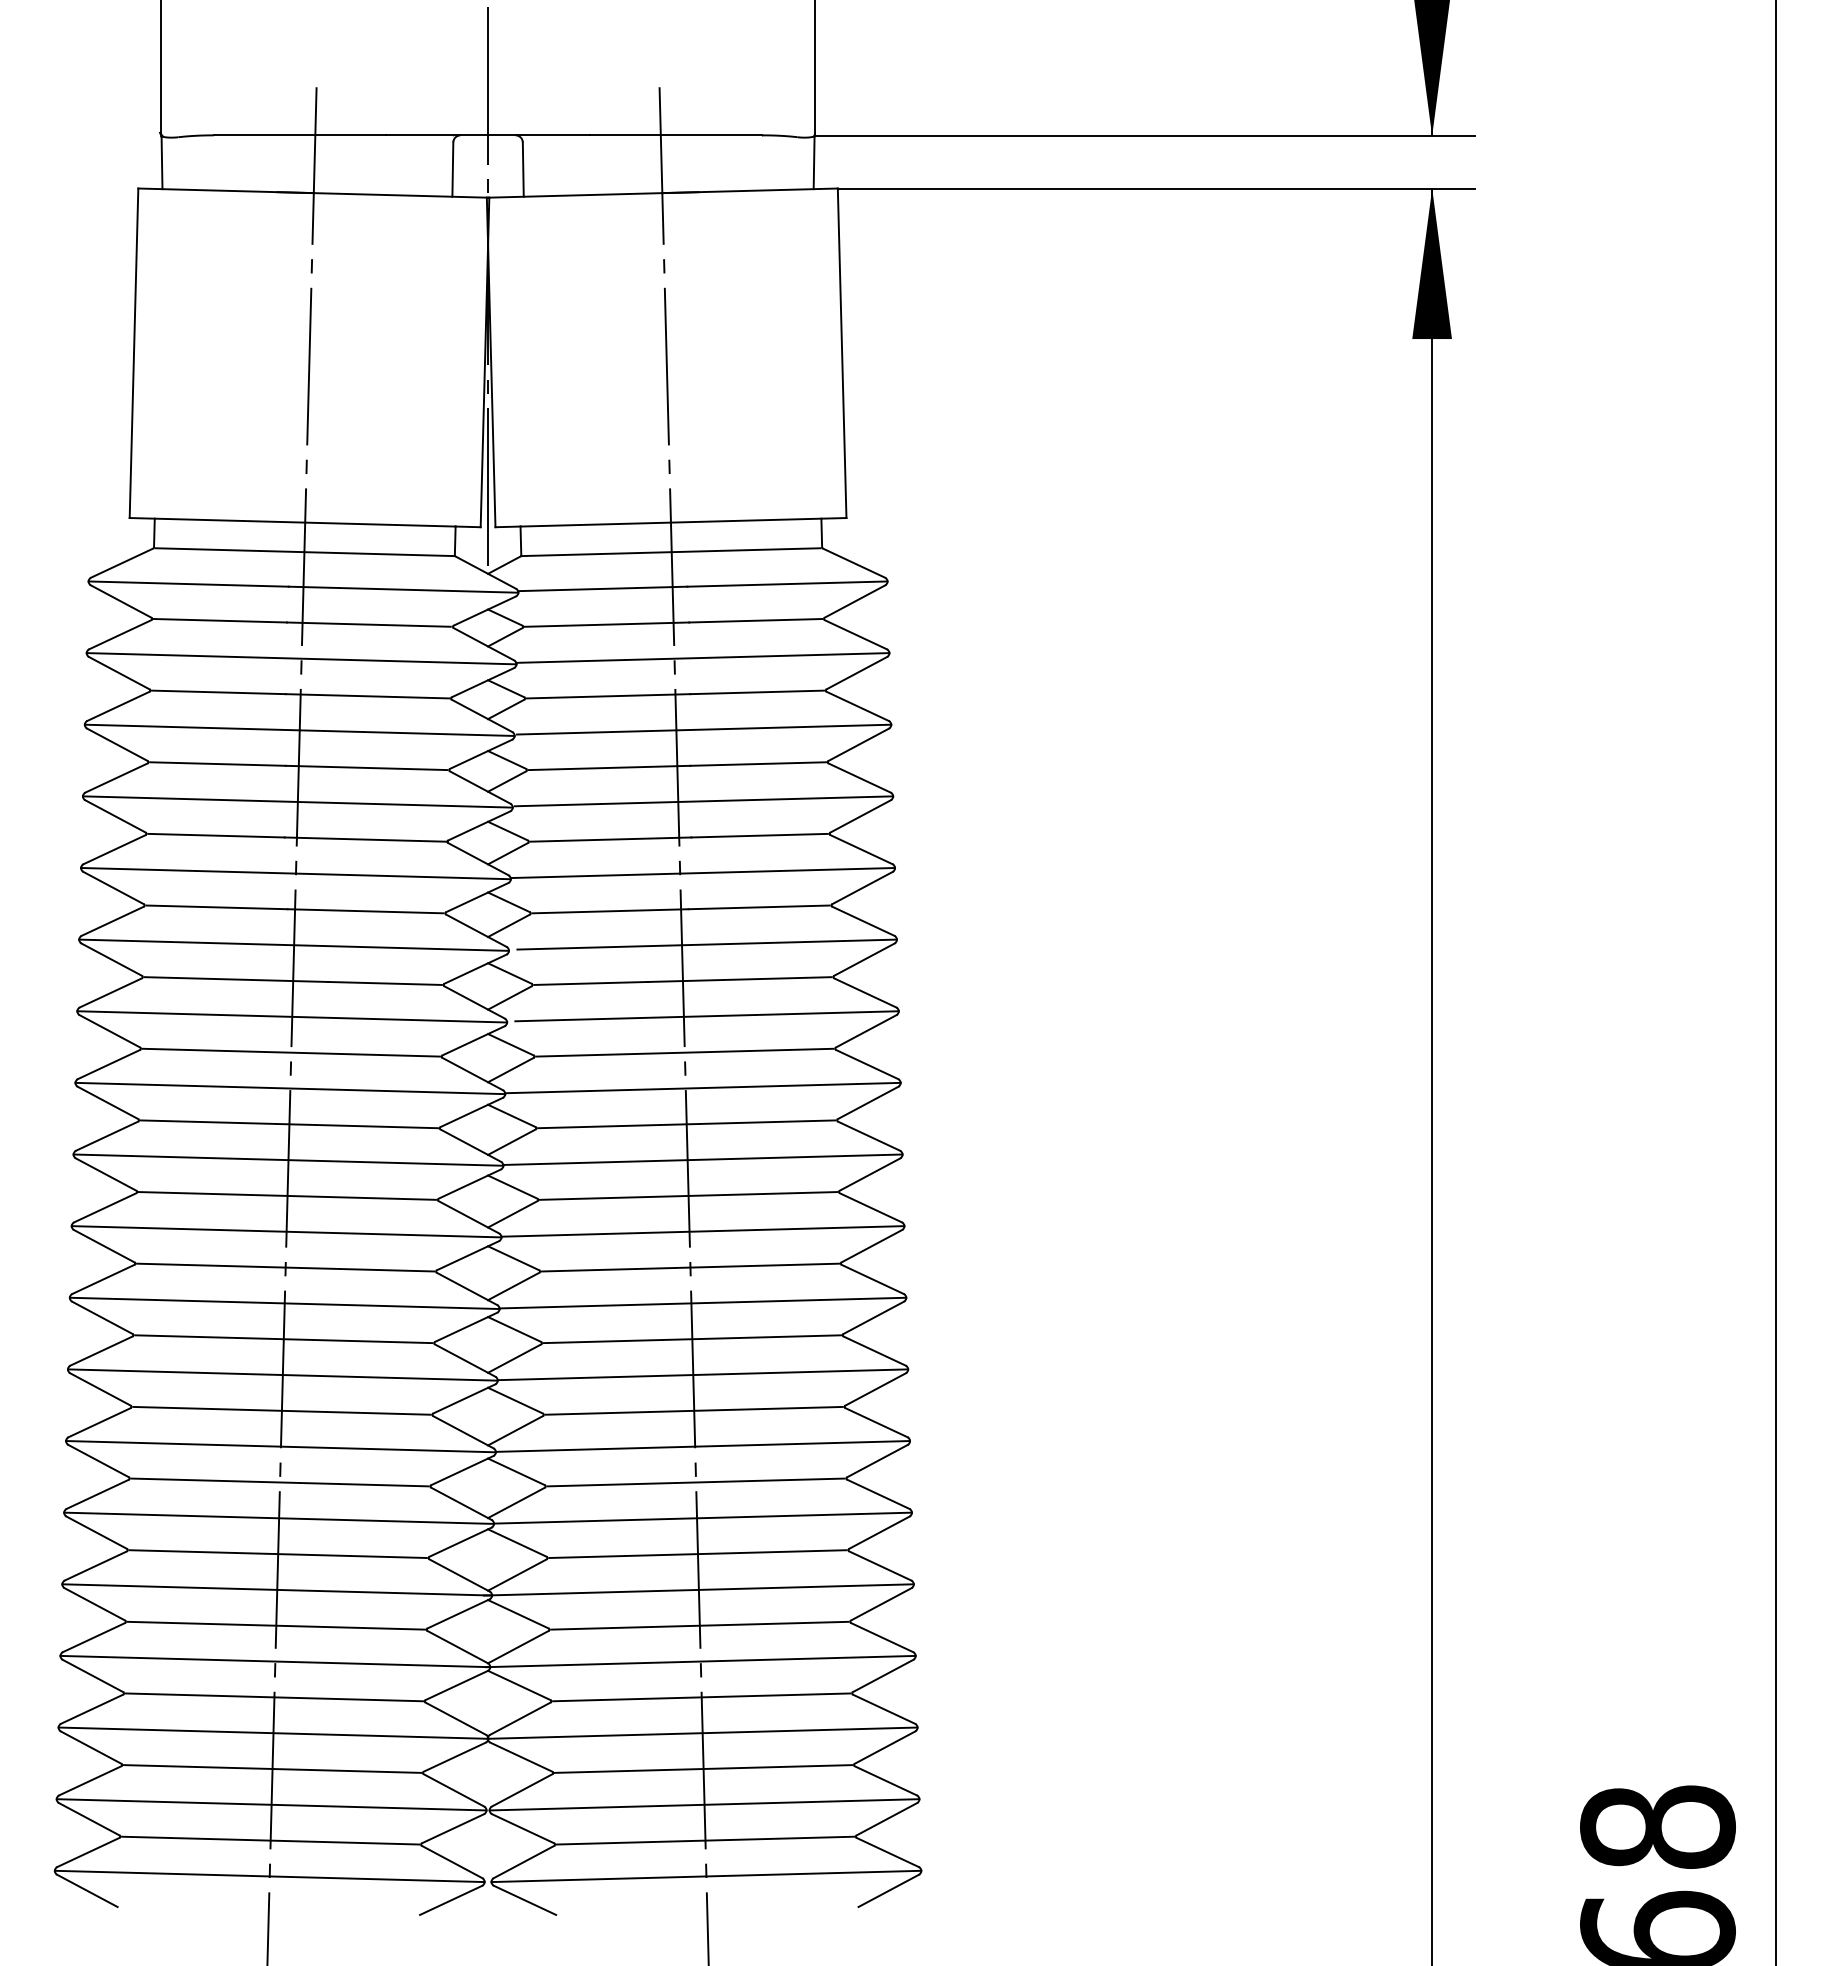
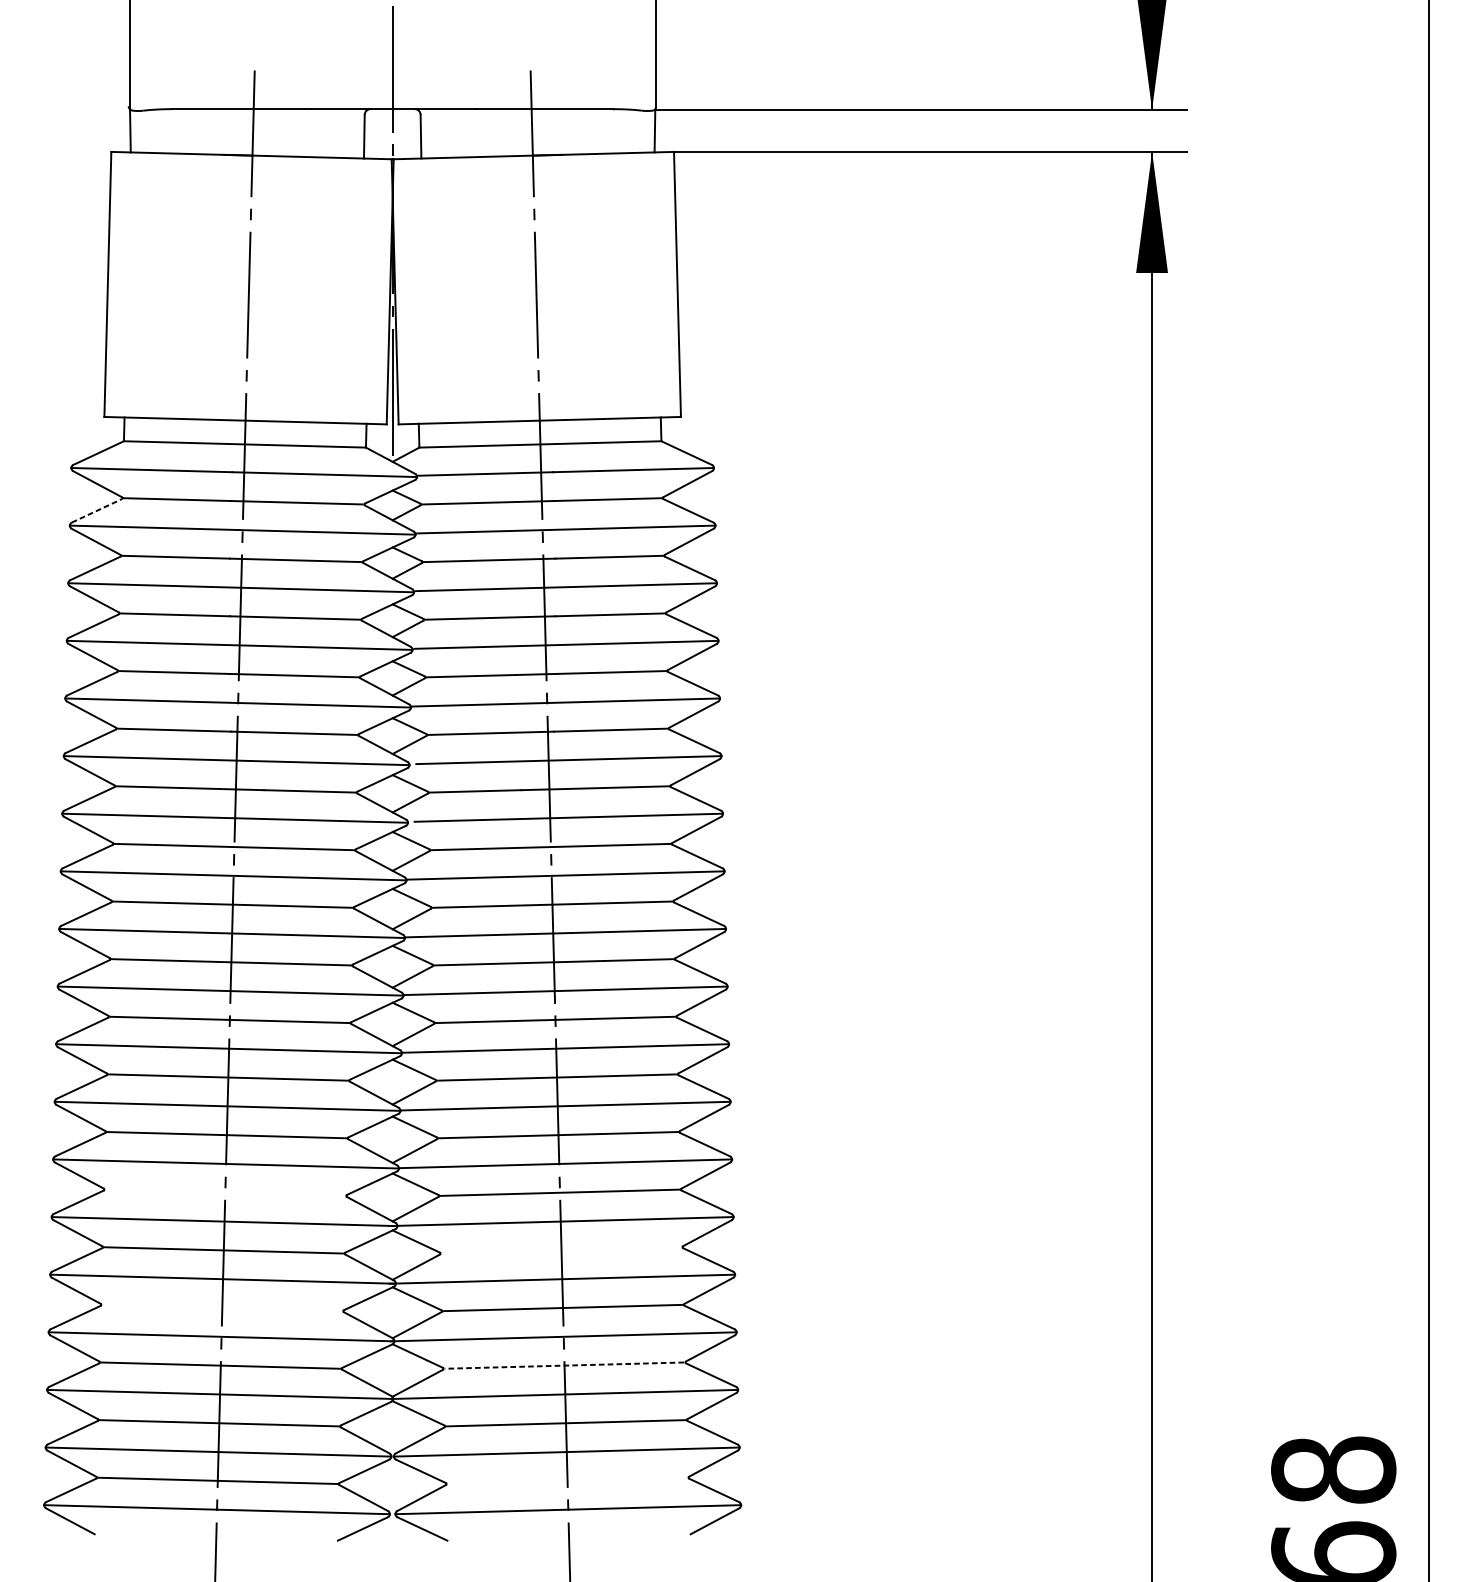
line: (120, 634) -> (97, 510), solid -> dashed
line: (279, 1482) -> (224, 1192), removed
line: (697, 1554) -> (561, 1250), removed
line: (275, 1625) -> (221, 1307), removed
line: (701, 1697) -> (564, 1365), solid -> dashed
line: (705, 1840) -> (567, 1480), removed

